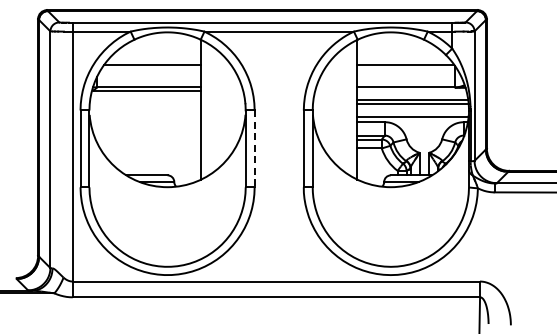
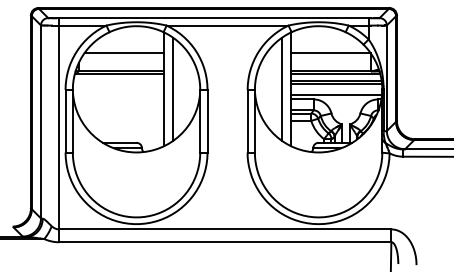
line: (411, 90) -> (335, 73), added
line: (212, 109) -> (173, 89), added
line: (346, 109) -> (282, 89), added
line: (254, 149) -> (207, 121), dashed -> solid

